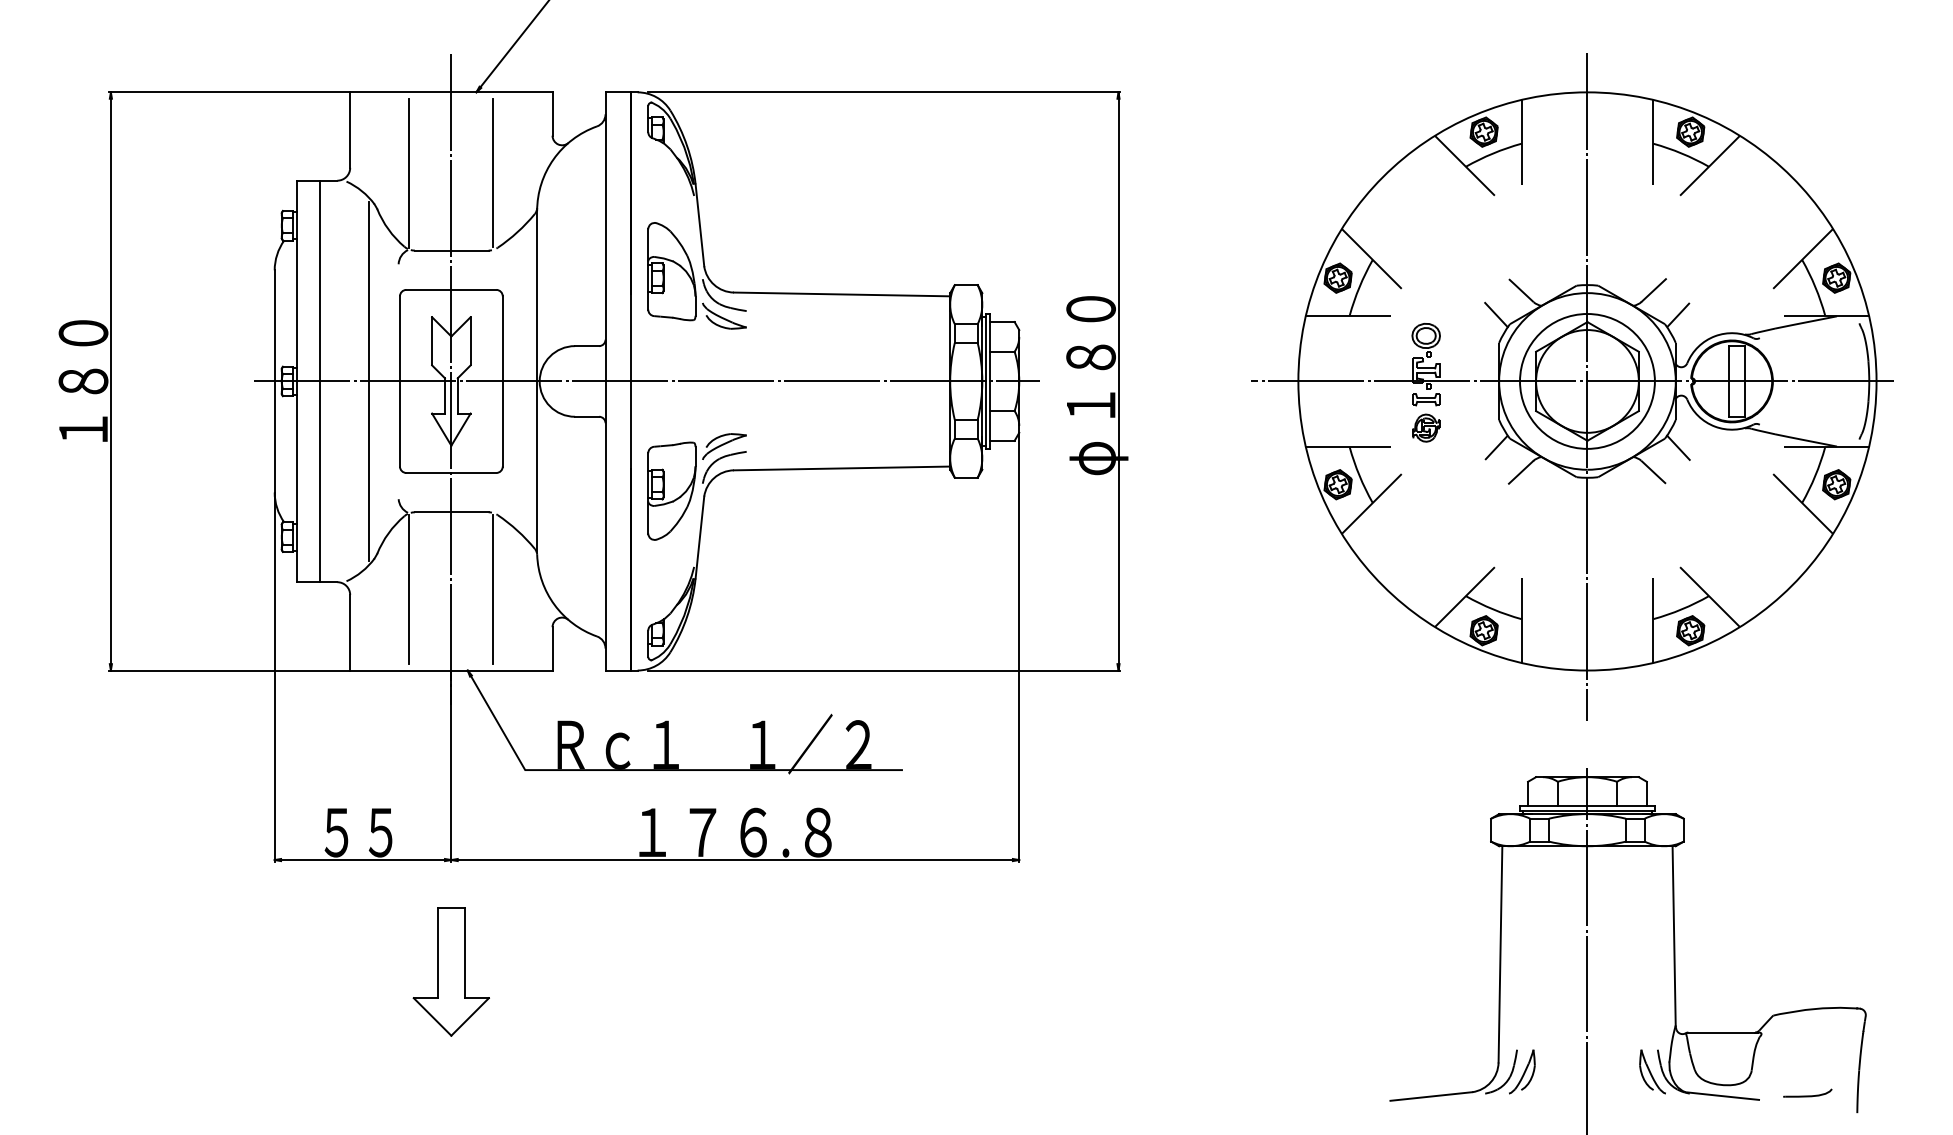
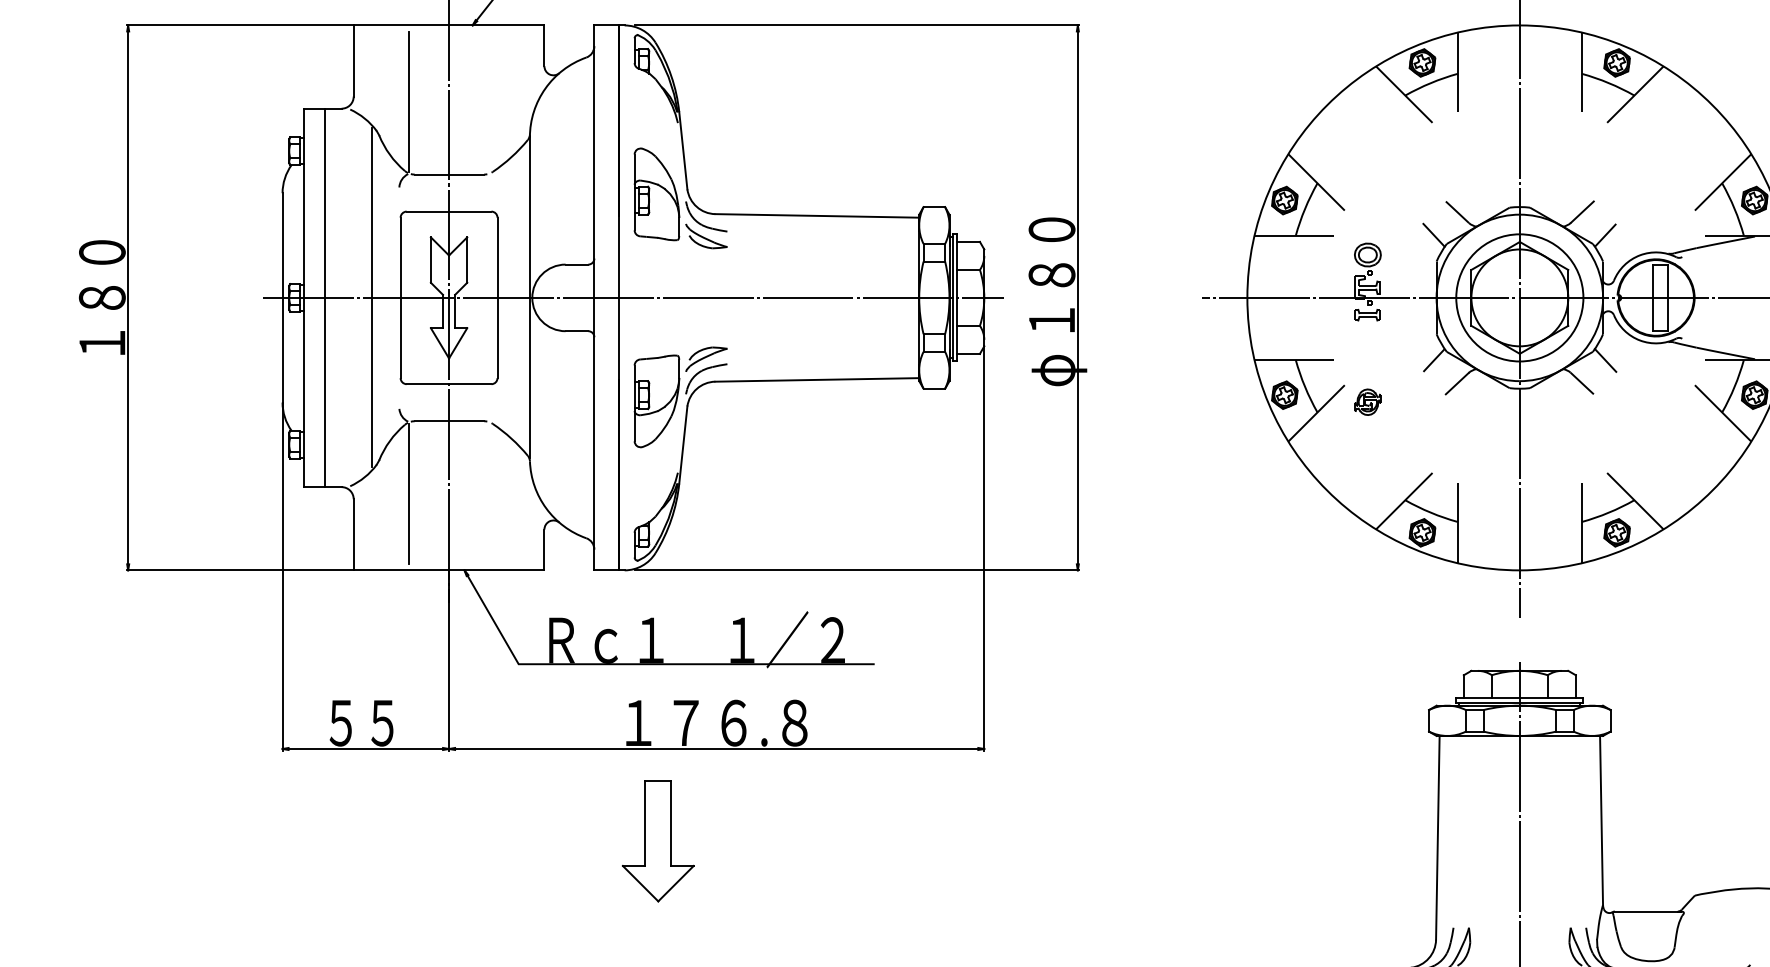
line: (493, 172) -> (488, 100), removed
part: (1426, 427) -> (1368, 401), moved
line: (493, 589) -> (488, 493), removed
part: (450, 971) -> (657, 840), moved

